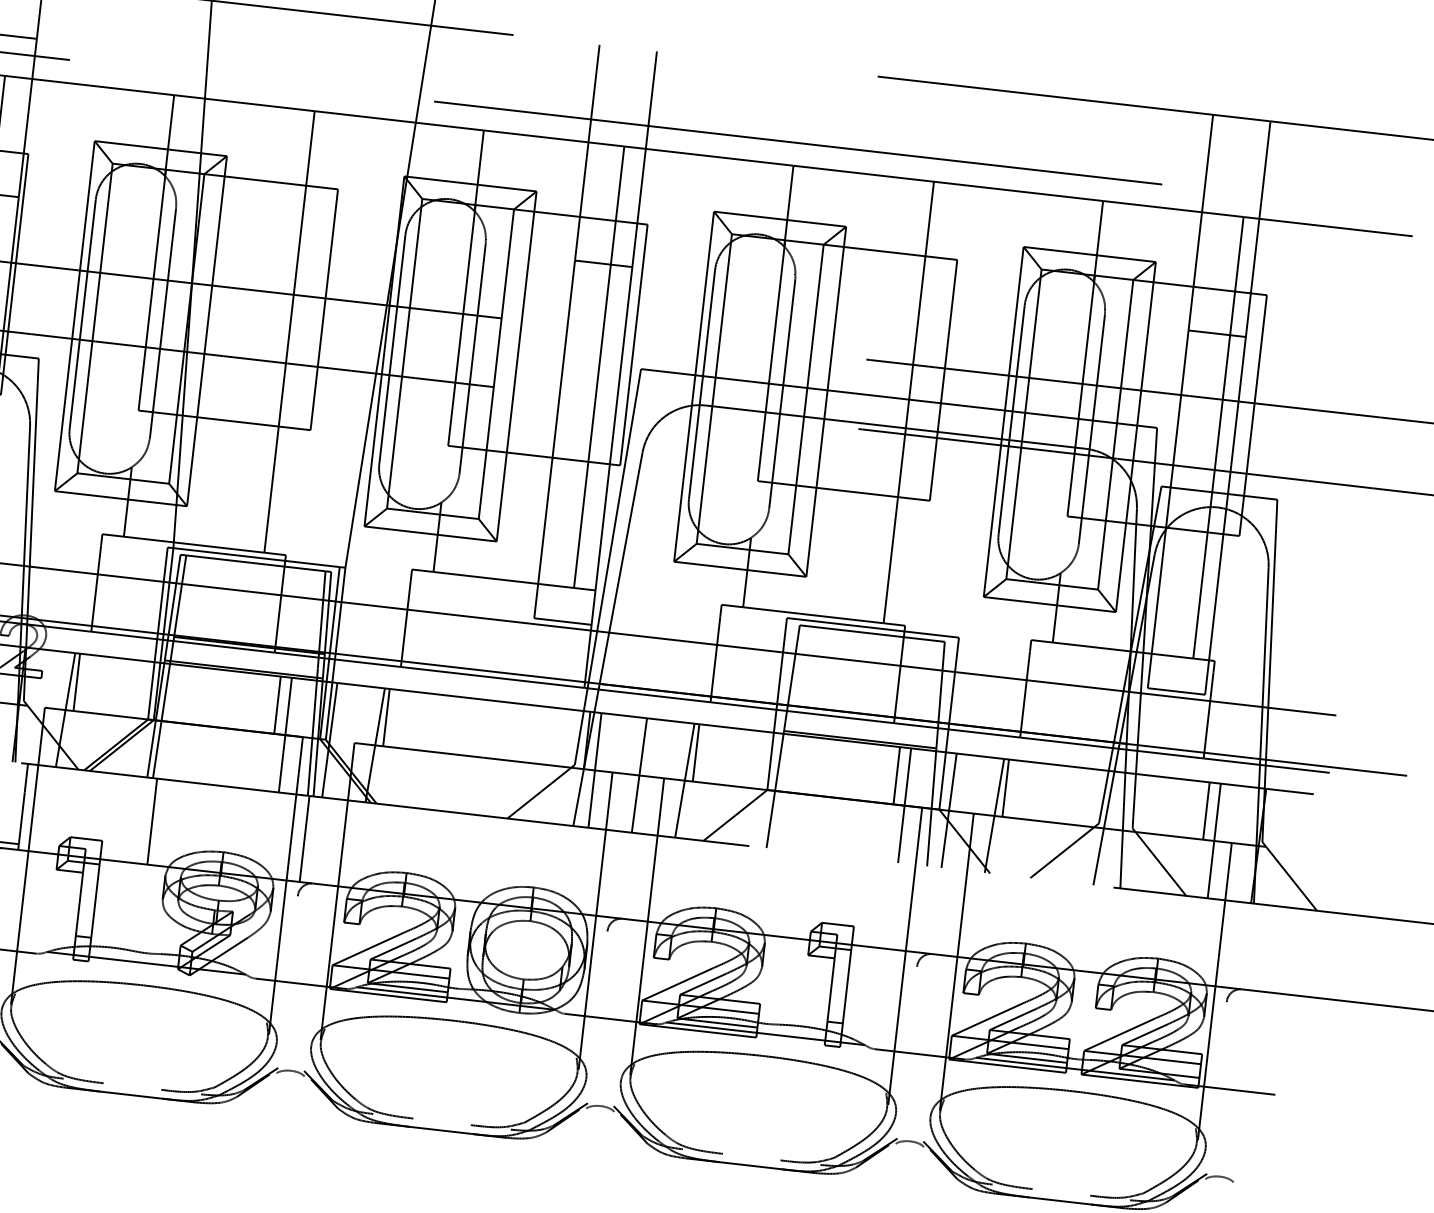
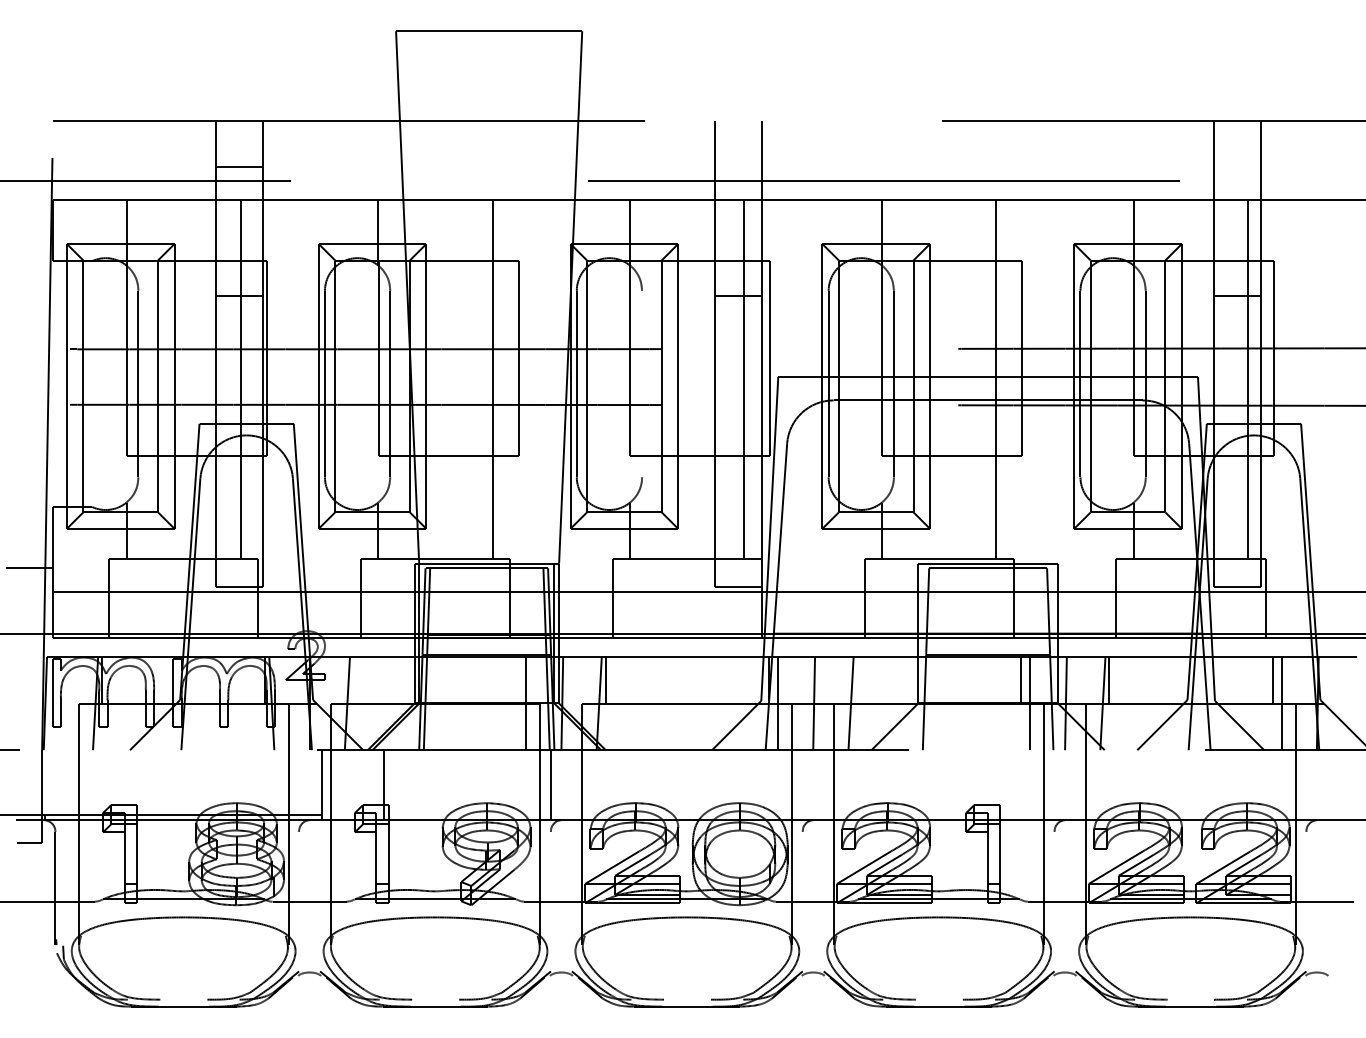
line: (473, 357) -> (642, 383), removed
line: (76, 681) -> (353, 679), removed
line: (278, 704) -> (517, 679), removed
line: (696, 752) -> (857, 679), removed
line: (152, 822) -> (384, 785), moved

